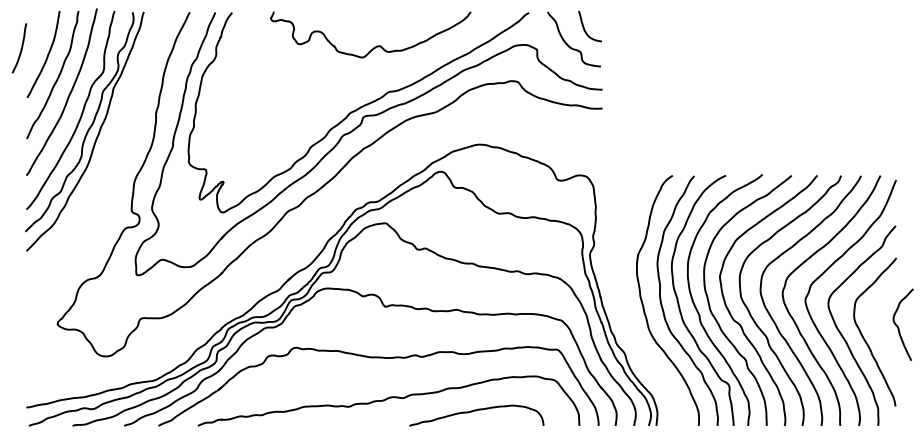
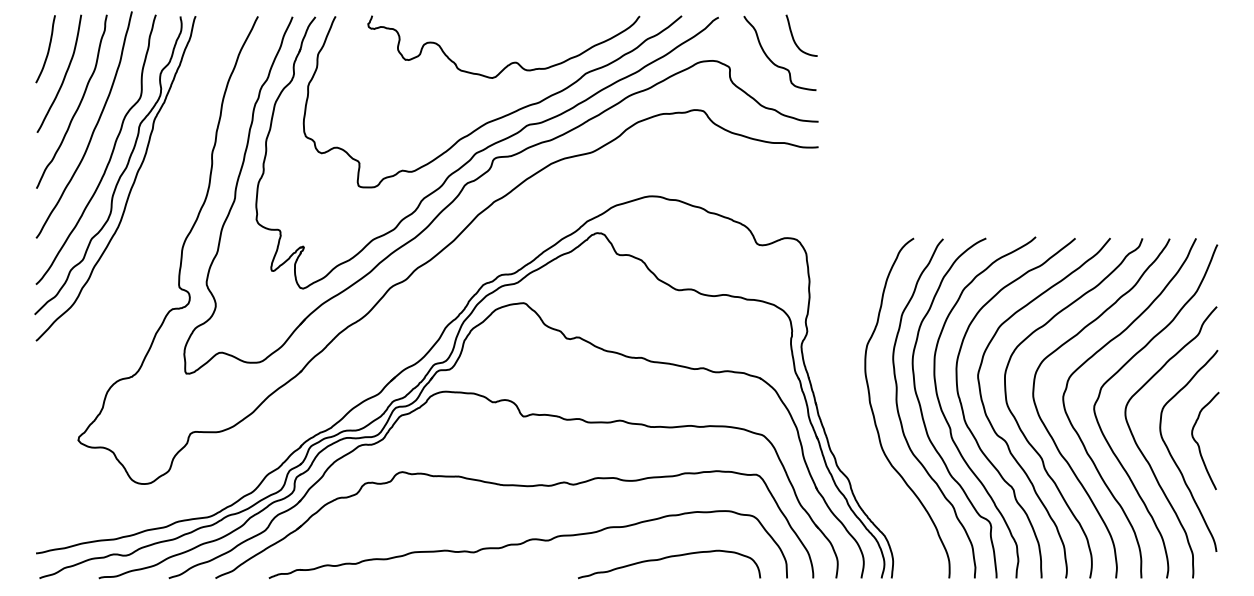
curve: (20, 49) -> (47, 50), moved
curve: (368, 85) -> (500, 116), added
curve: (898, 326) -> (1198, 443), moved
curve: (476, 411) -> (669, 558), moved

